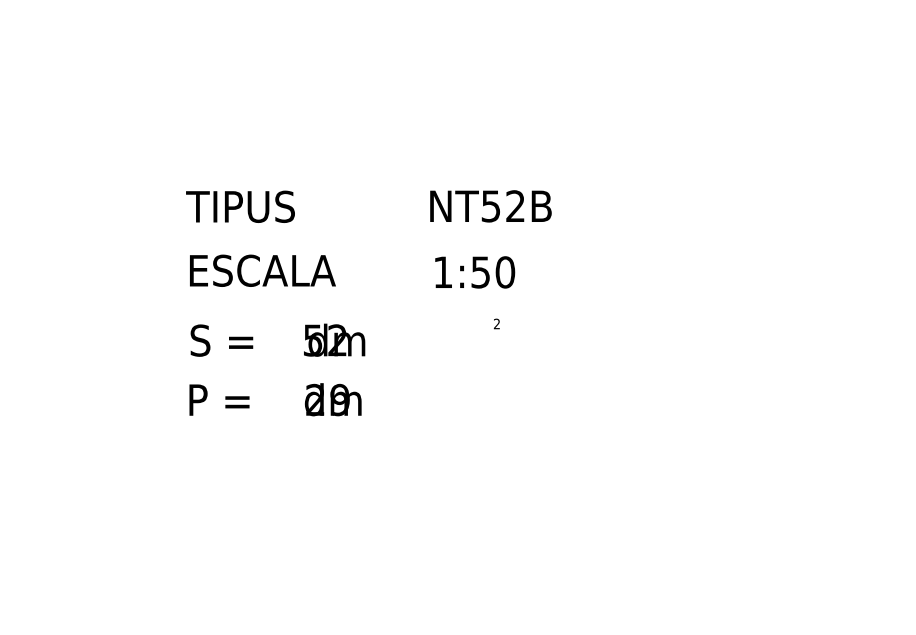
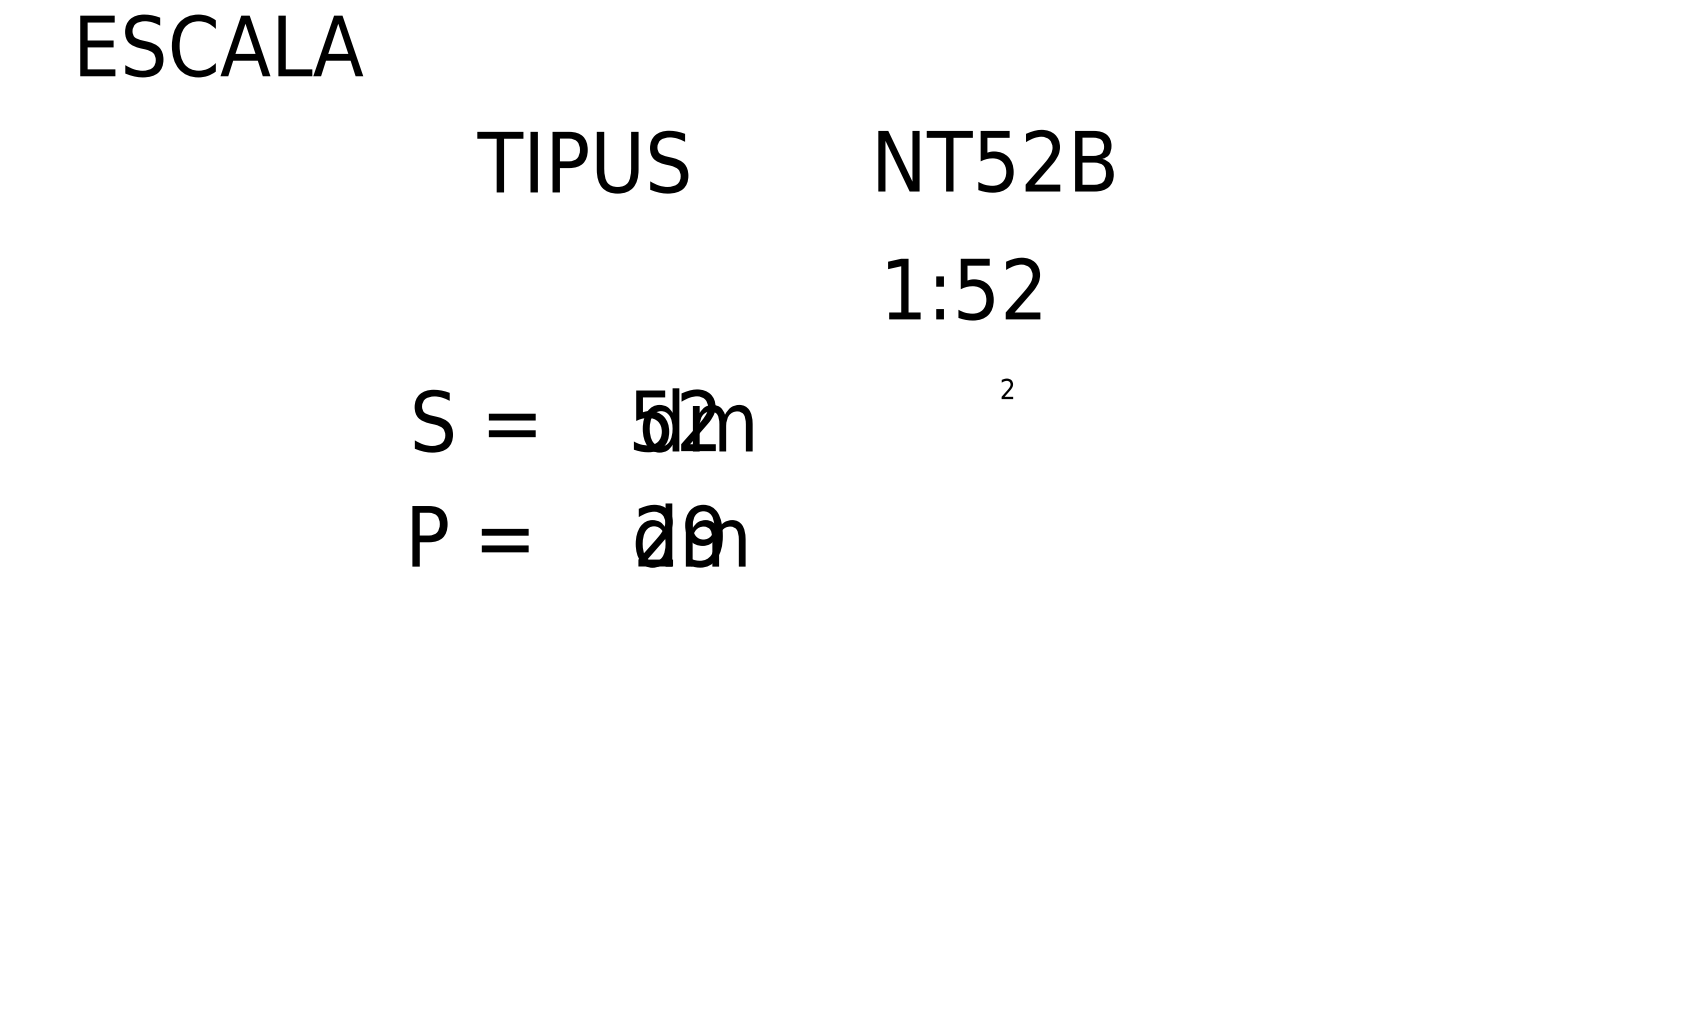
text: (240, 206) -> (582, 161), moved
text: (262, 270) -> (220, 45), moved
text: (505, 272) -> (1024, 289), 1:50 -> 1:52

